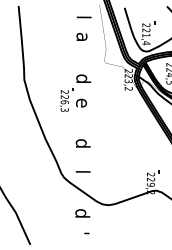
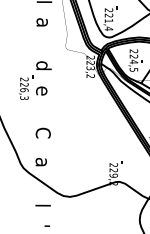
text: (82, 143) -> (42, 132), d -> C
text: (82, 171) -> (42, 161), l -> a
text: (82, 213) -> (42, 205), d -> l

